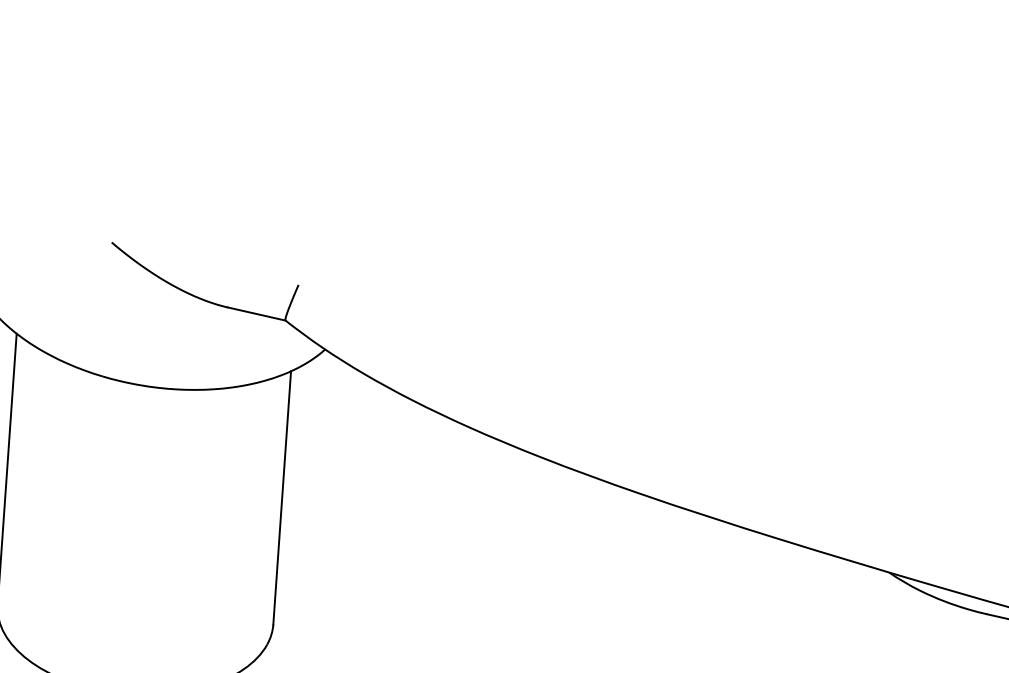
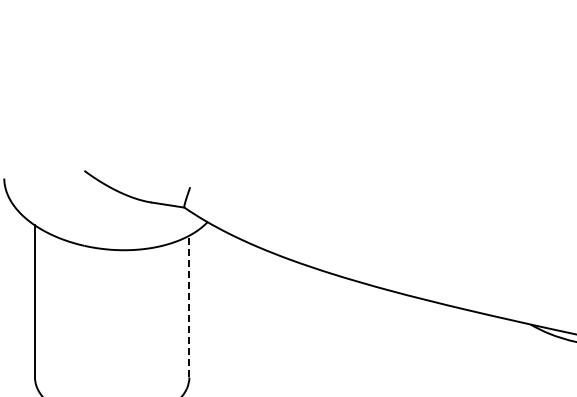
line: (282, 497) -> (189, 306), solid -> dashed

